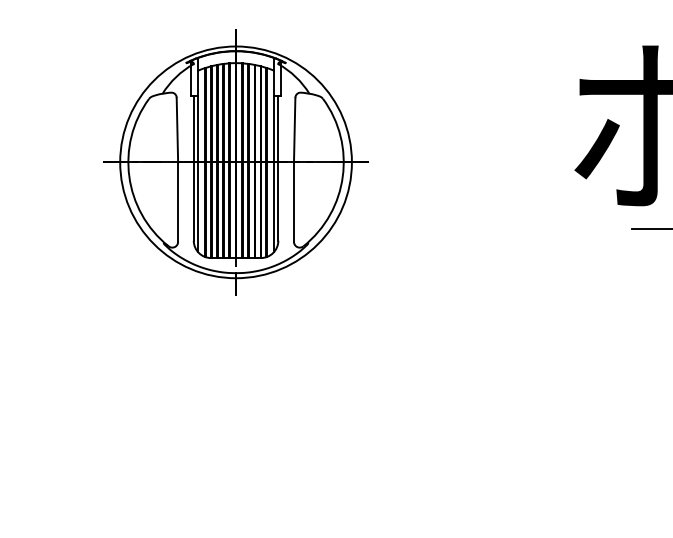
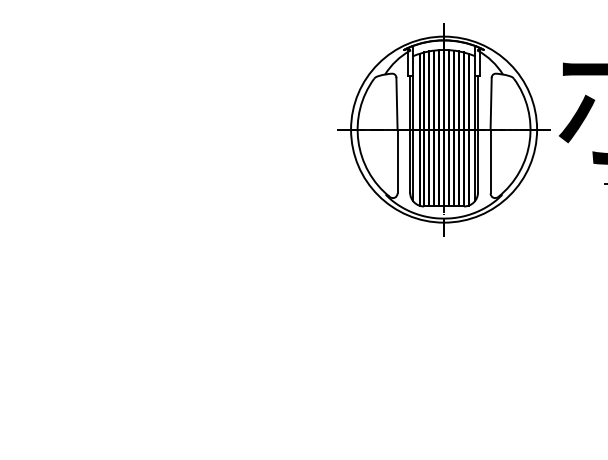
part: (235, 162) -> (443, 129), moved

